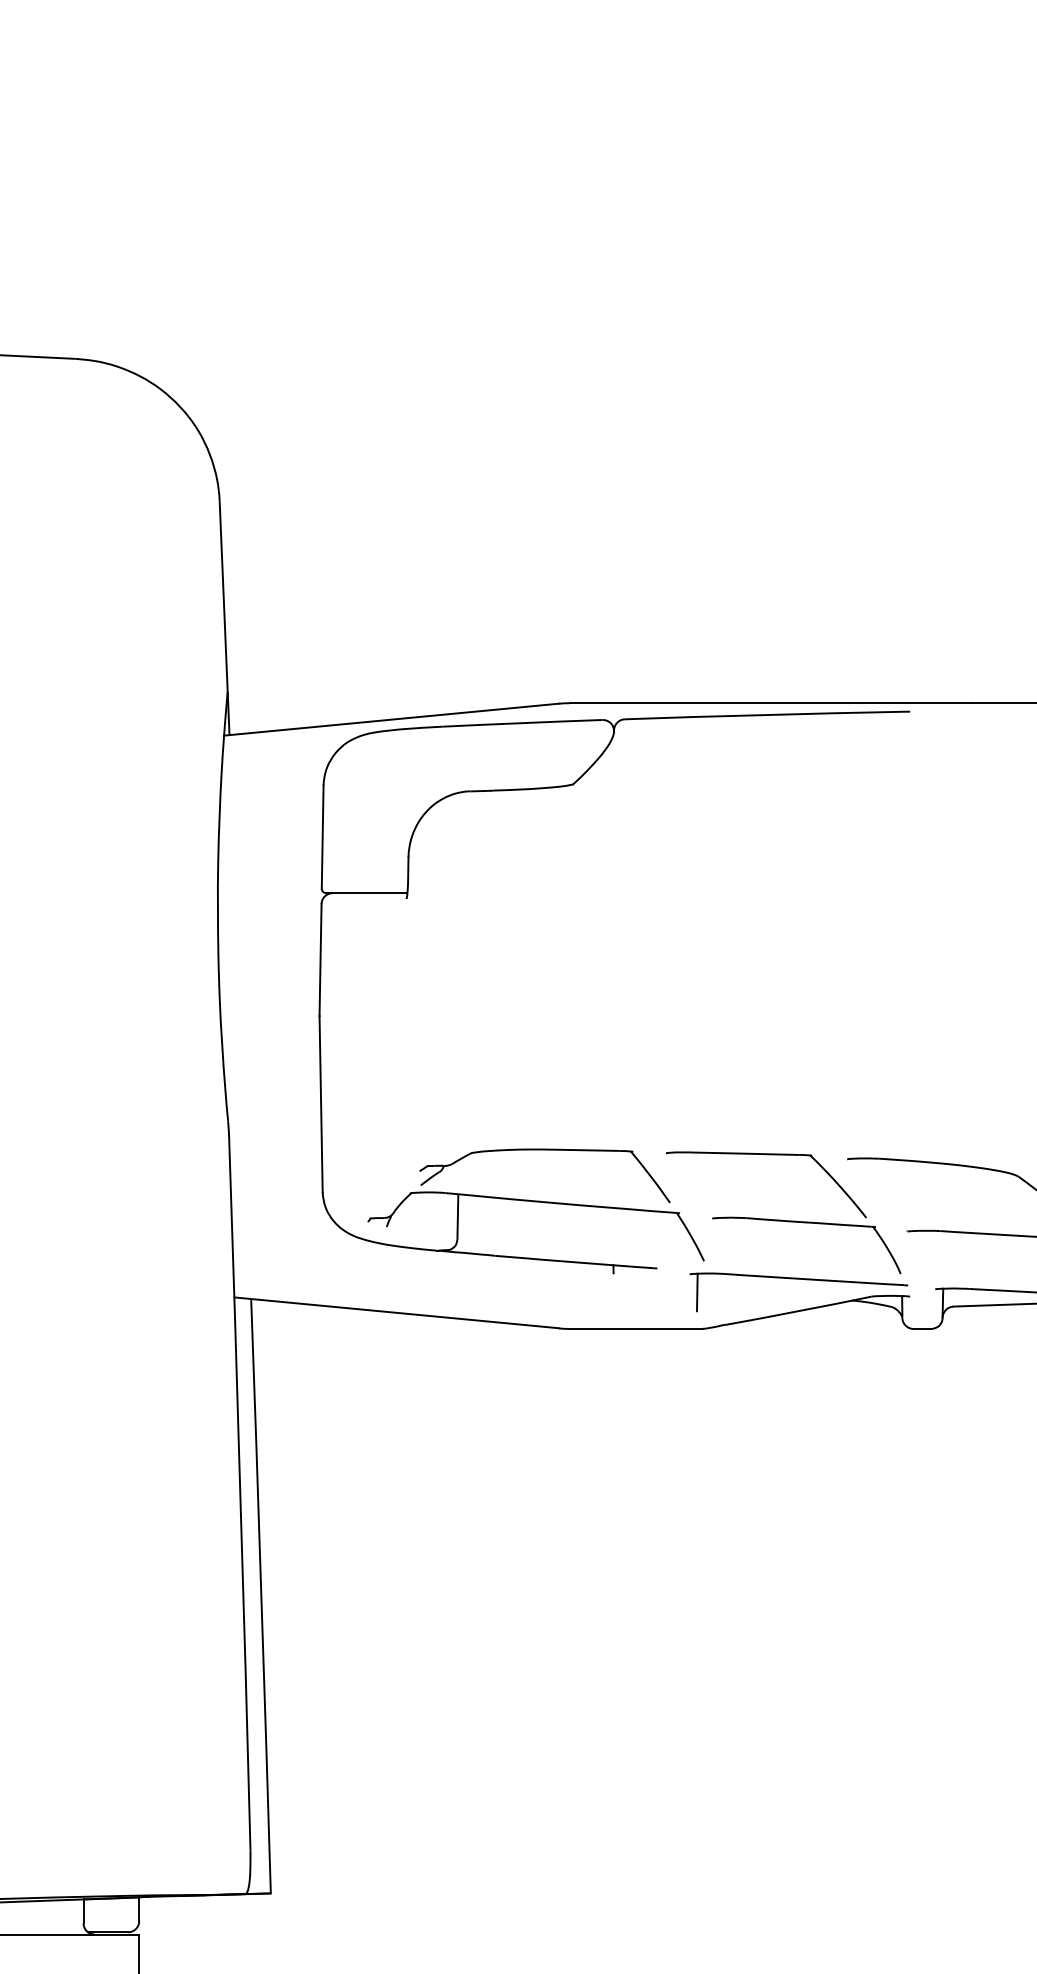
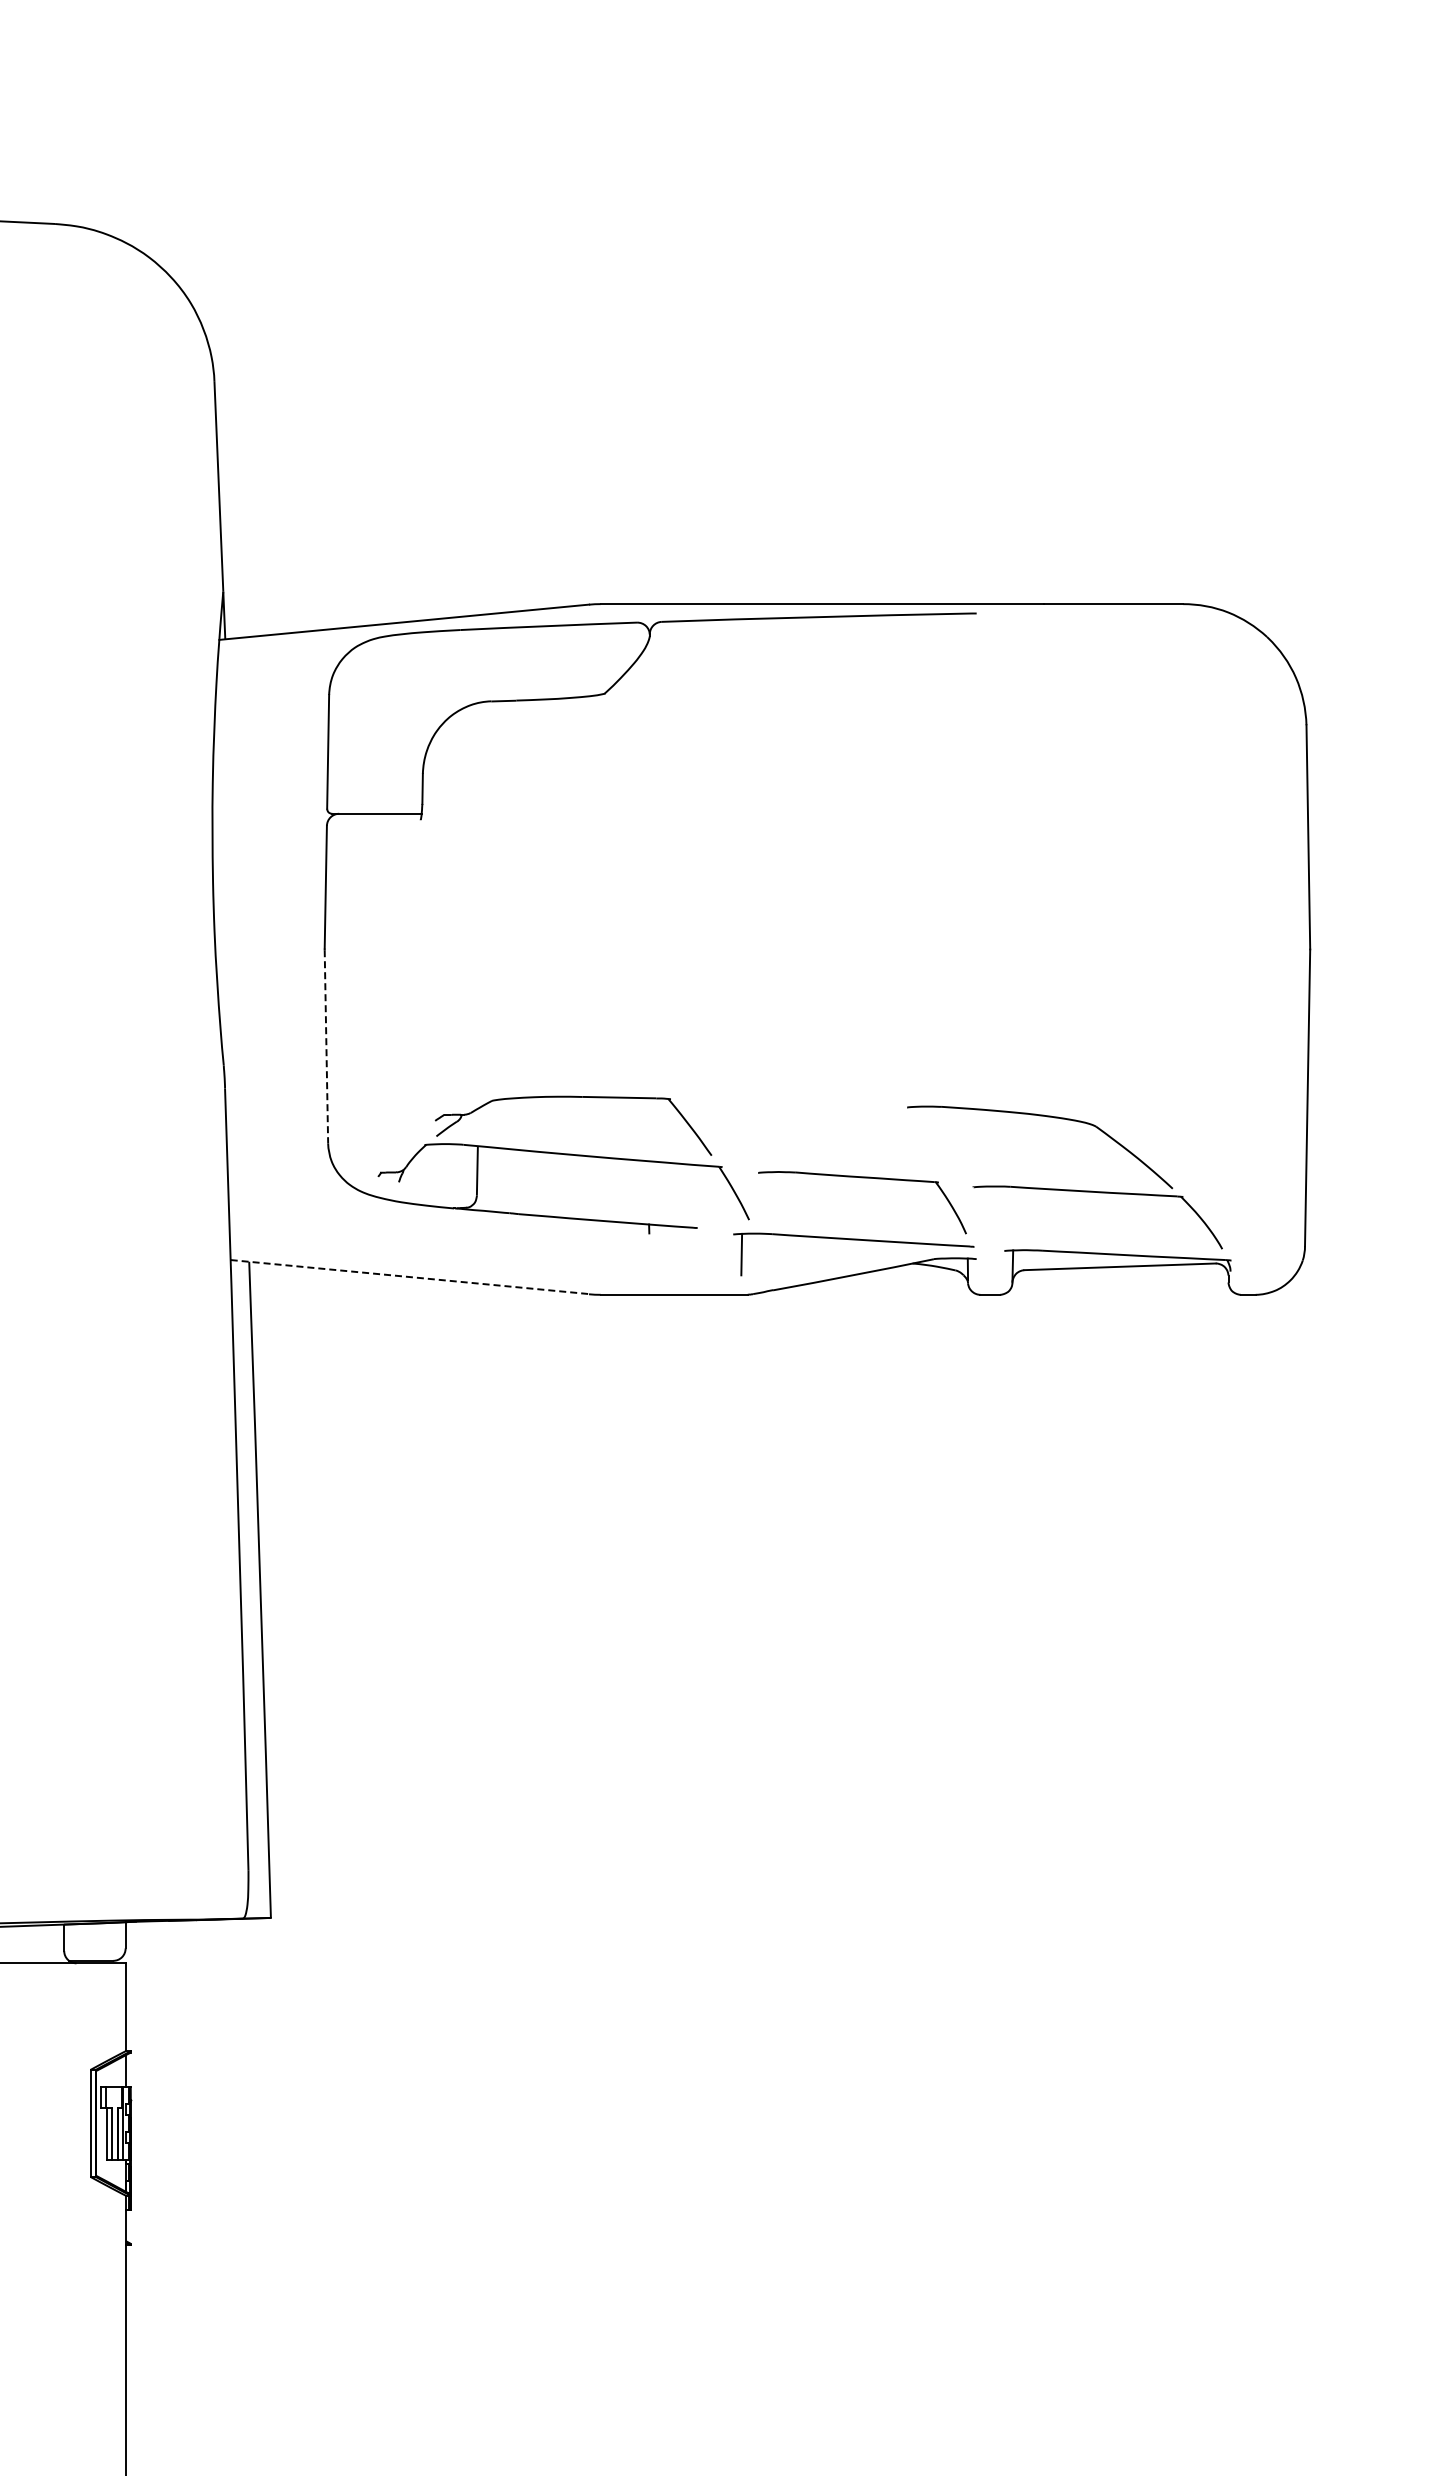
line: (321, 1103) -> (326, 1046), solid -> dashed
part: (765, 1154) -> (817, 1102), removed
line: (397, 1313) -> (410, 1277), solid -> dashed

